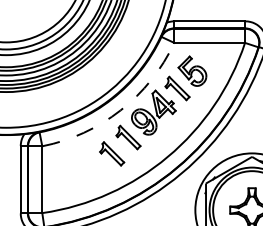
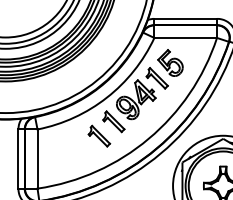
arc: (120, 110) -> (106, 97), dashed -> solid

